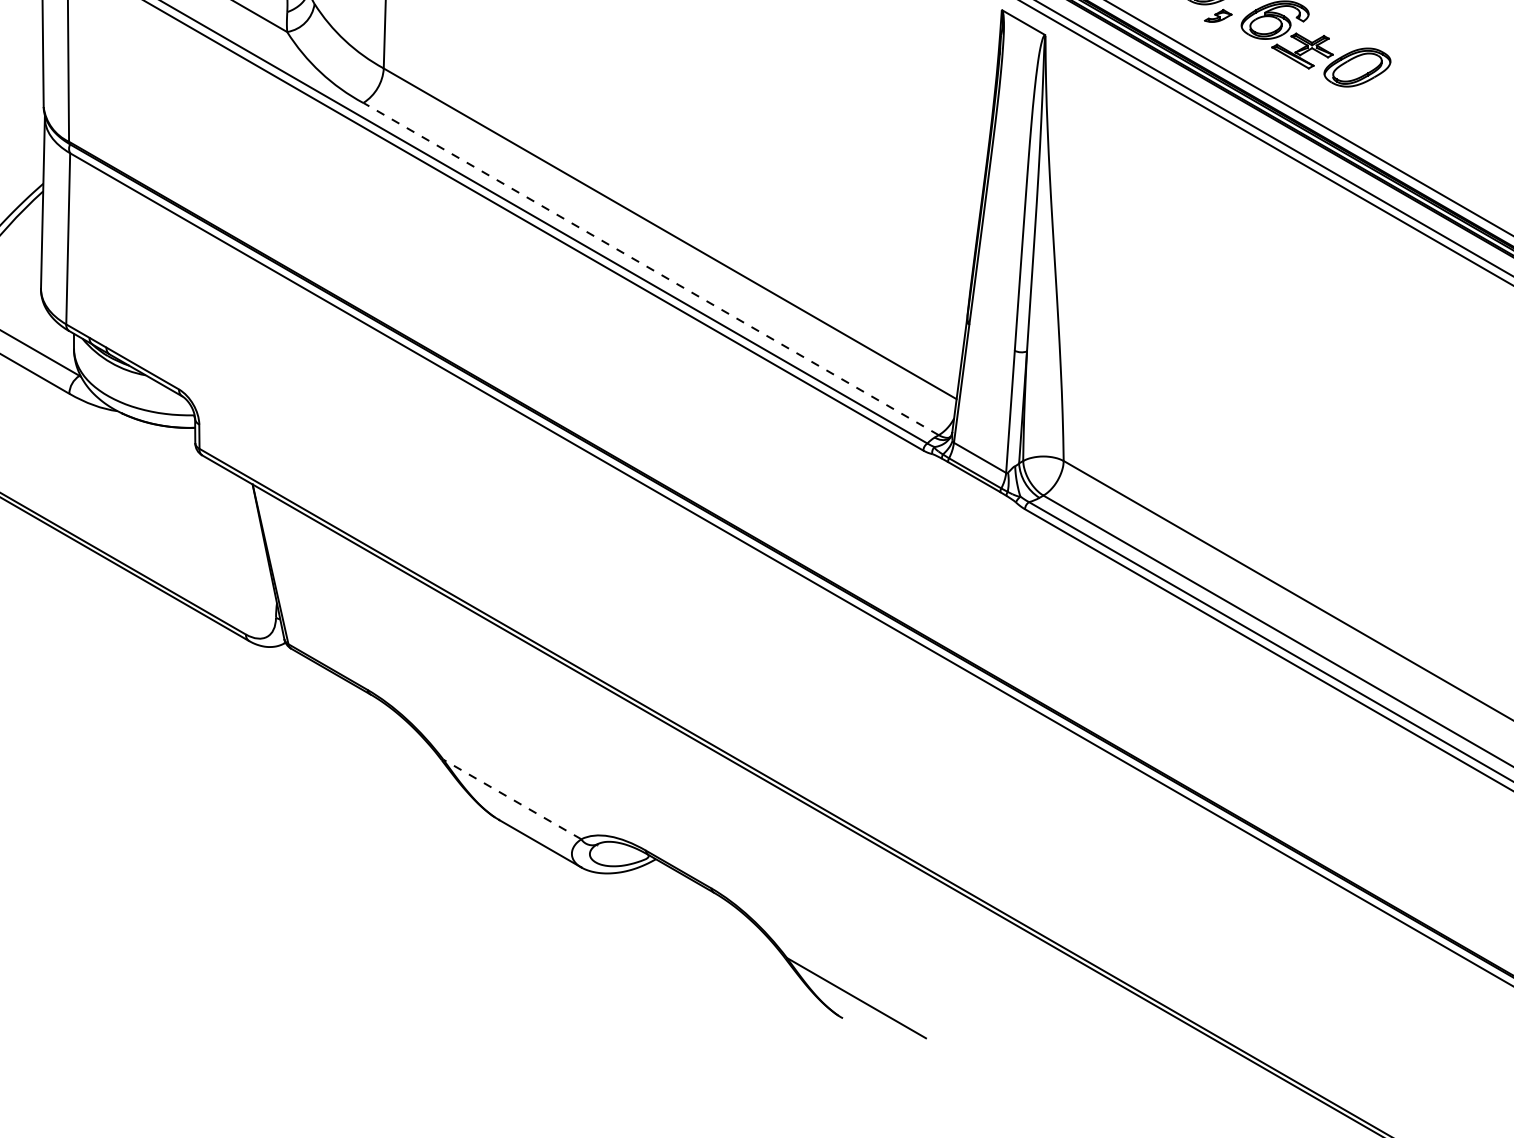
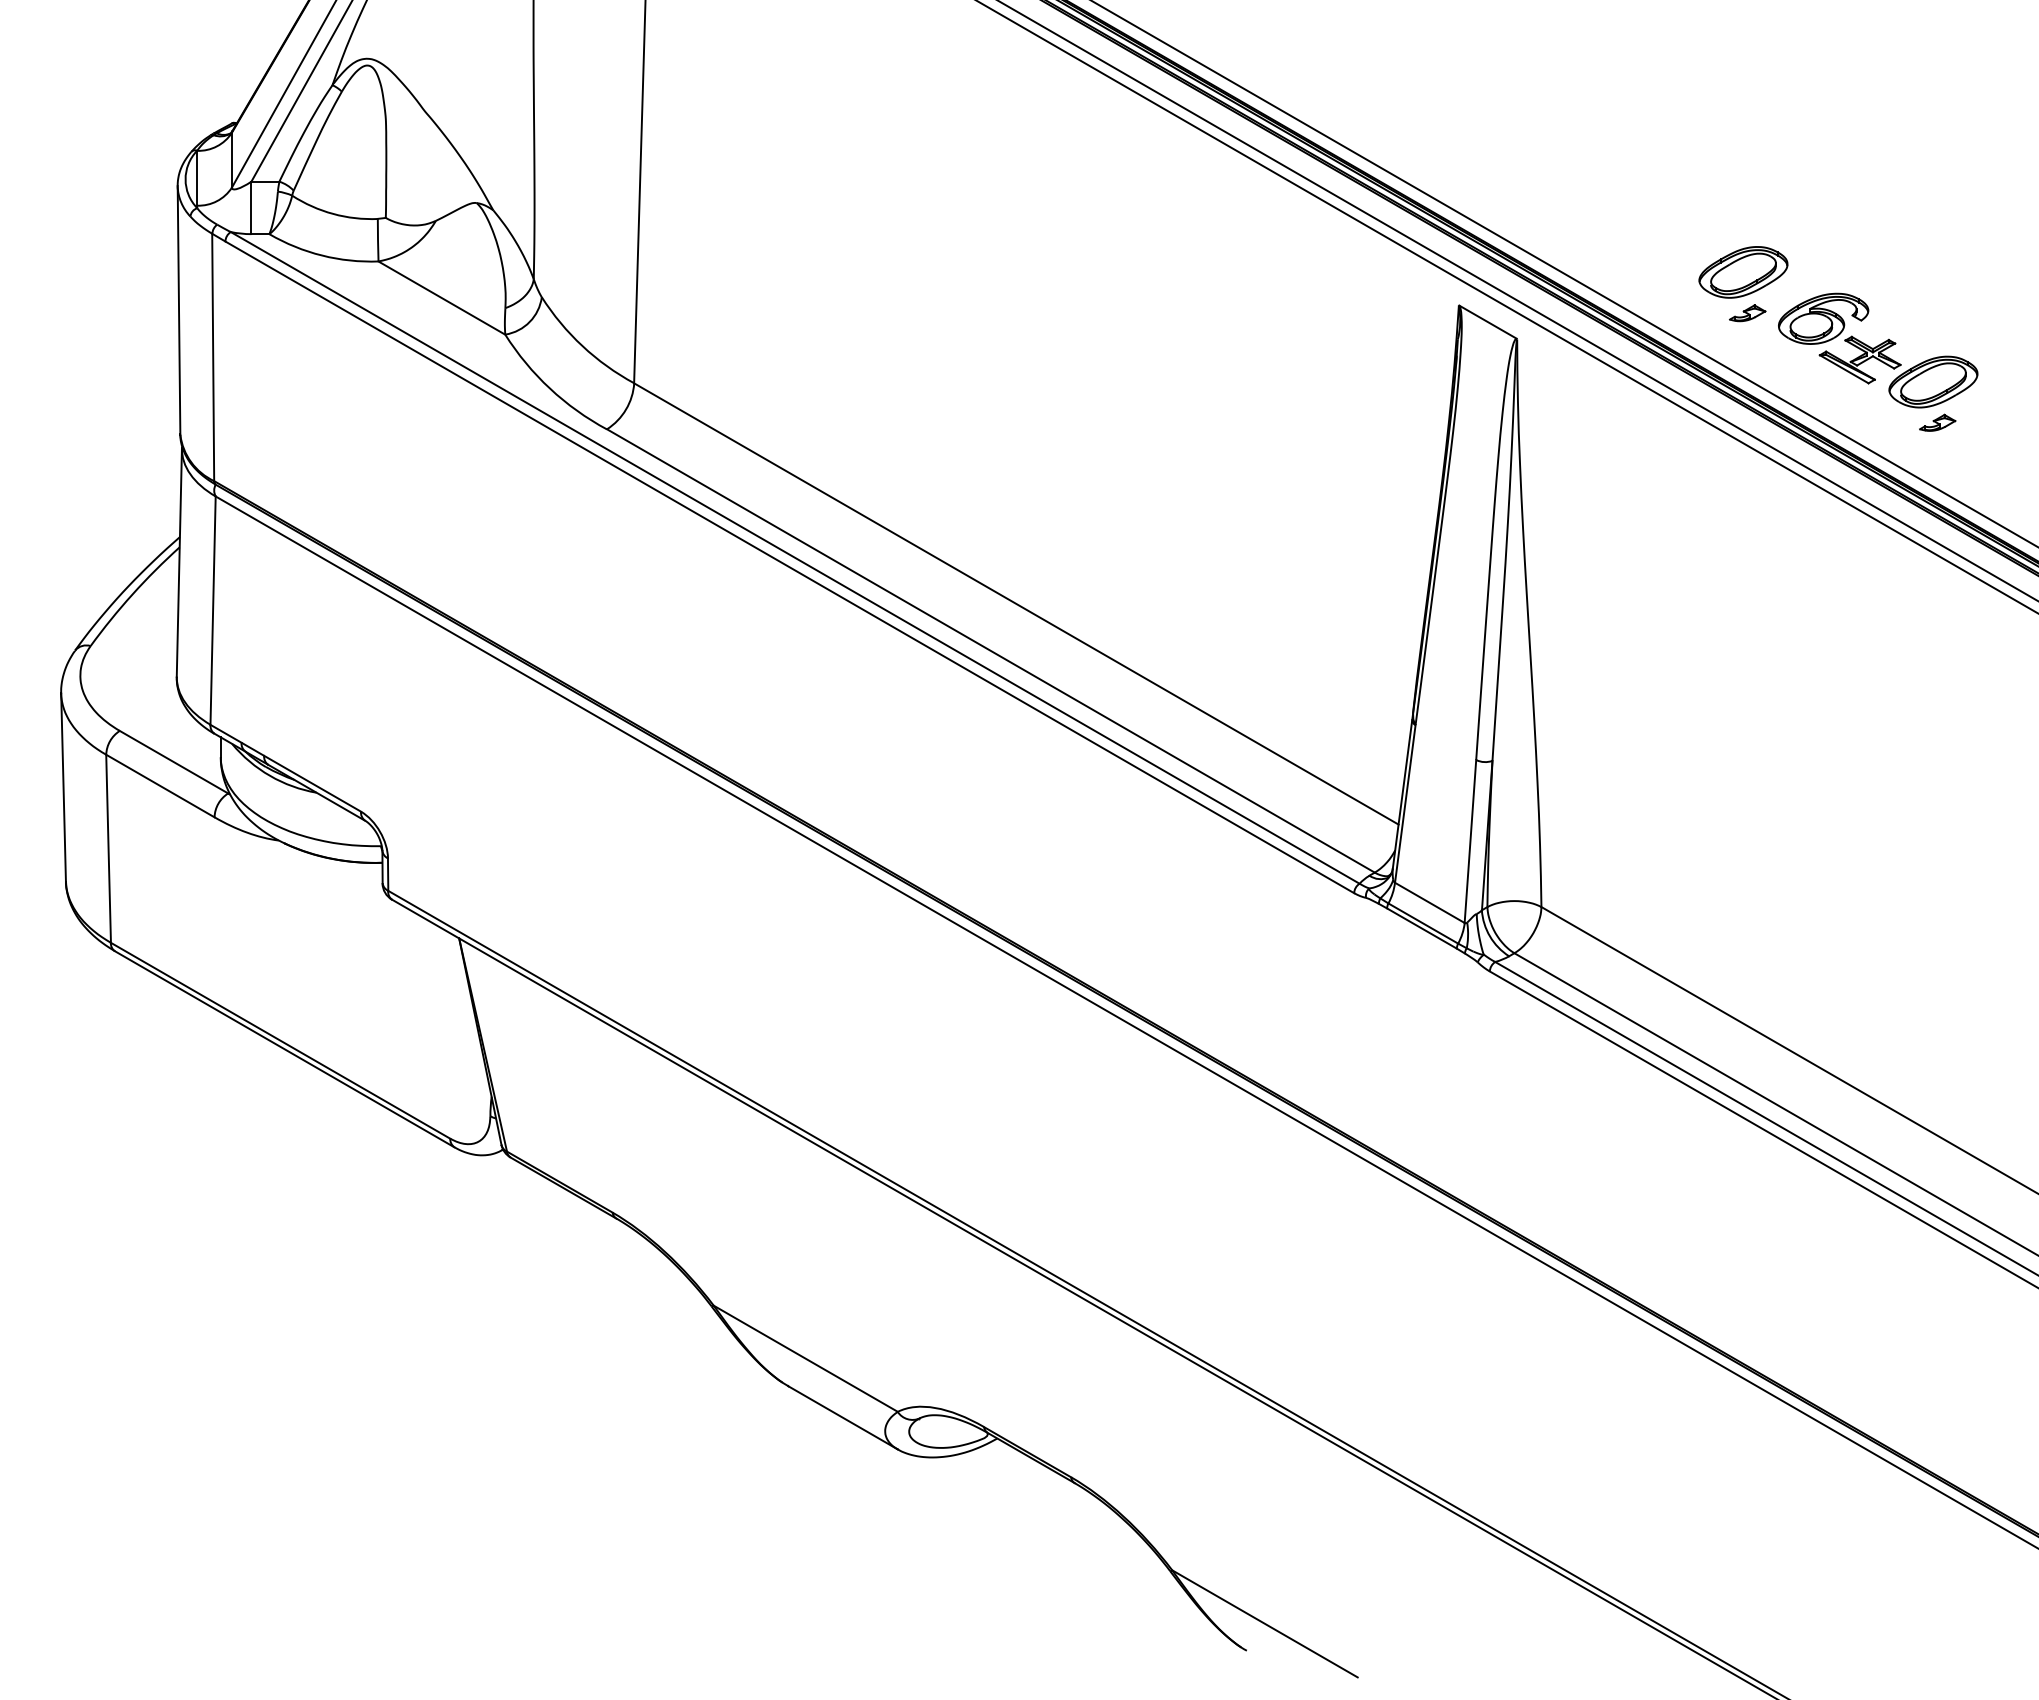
part: (1360, 97) -> (1937, 422), added
line: (650, 268) -> (990, 650), dashed -> solid
line: (512, 799) -> (805, 1358), dashed -> solid

